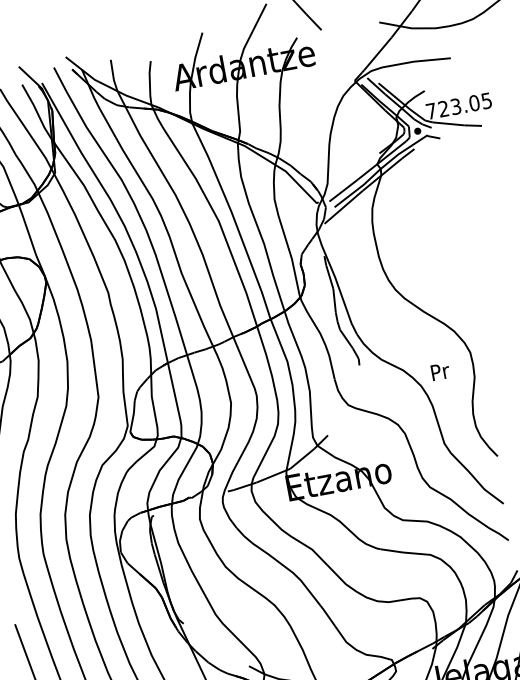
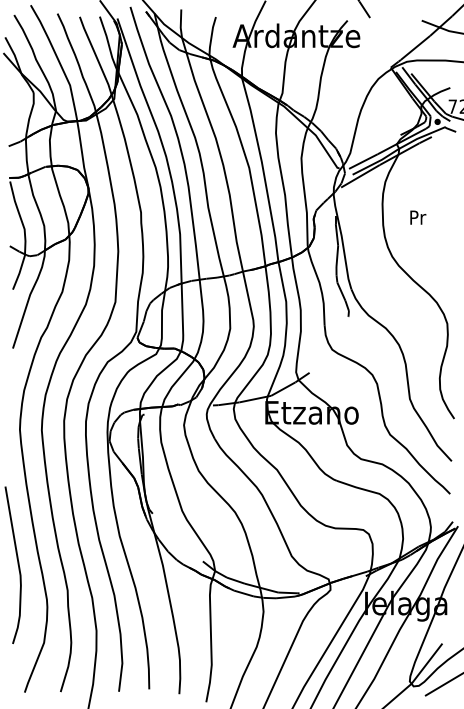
text: (440, 371) -> (418, 217), moved

